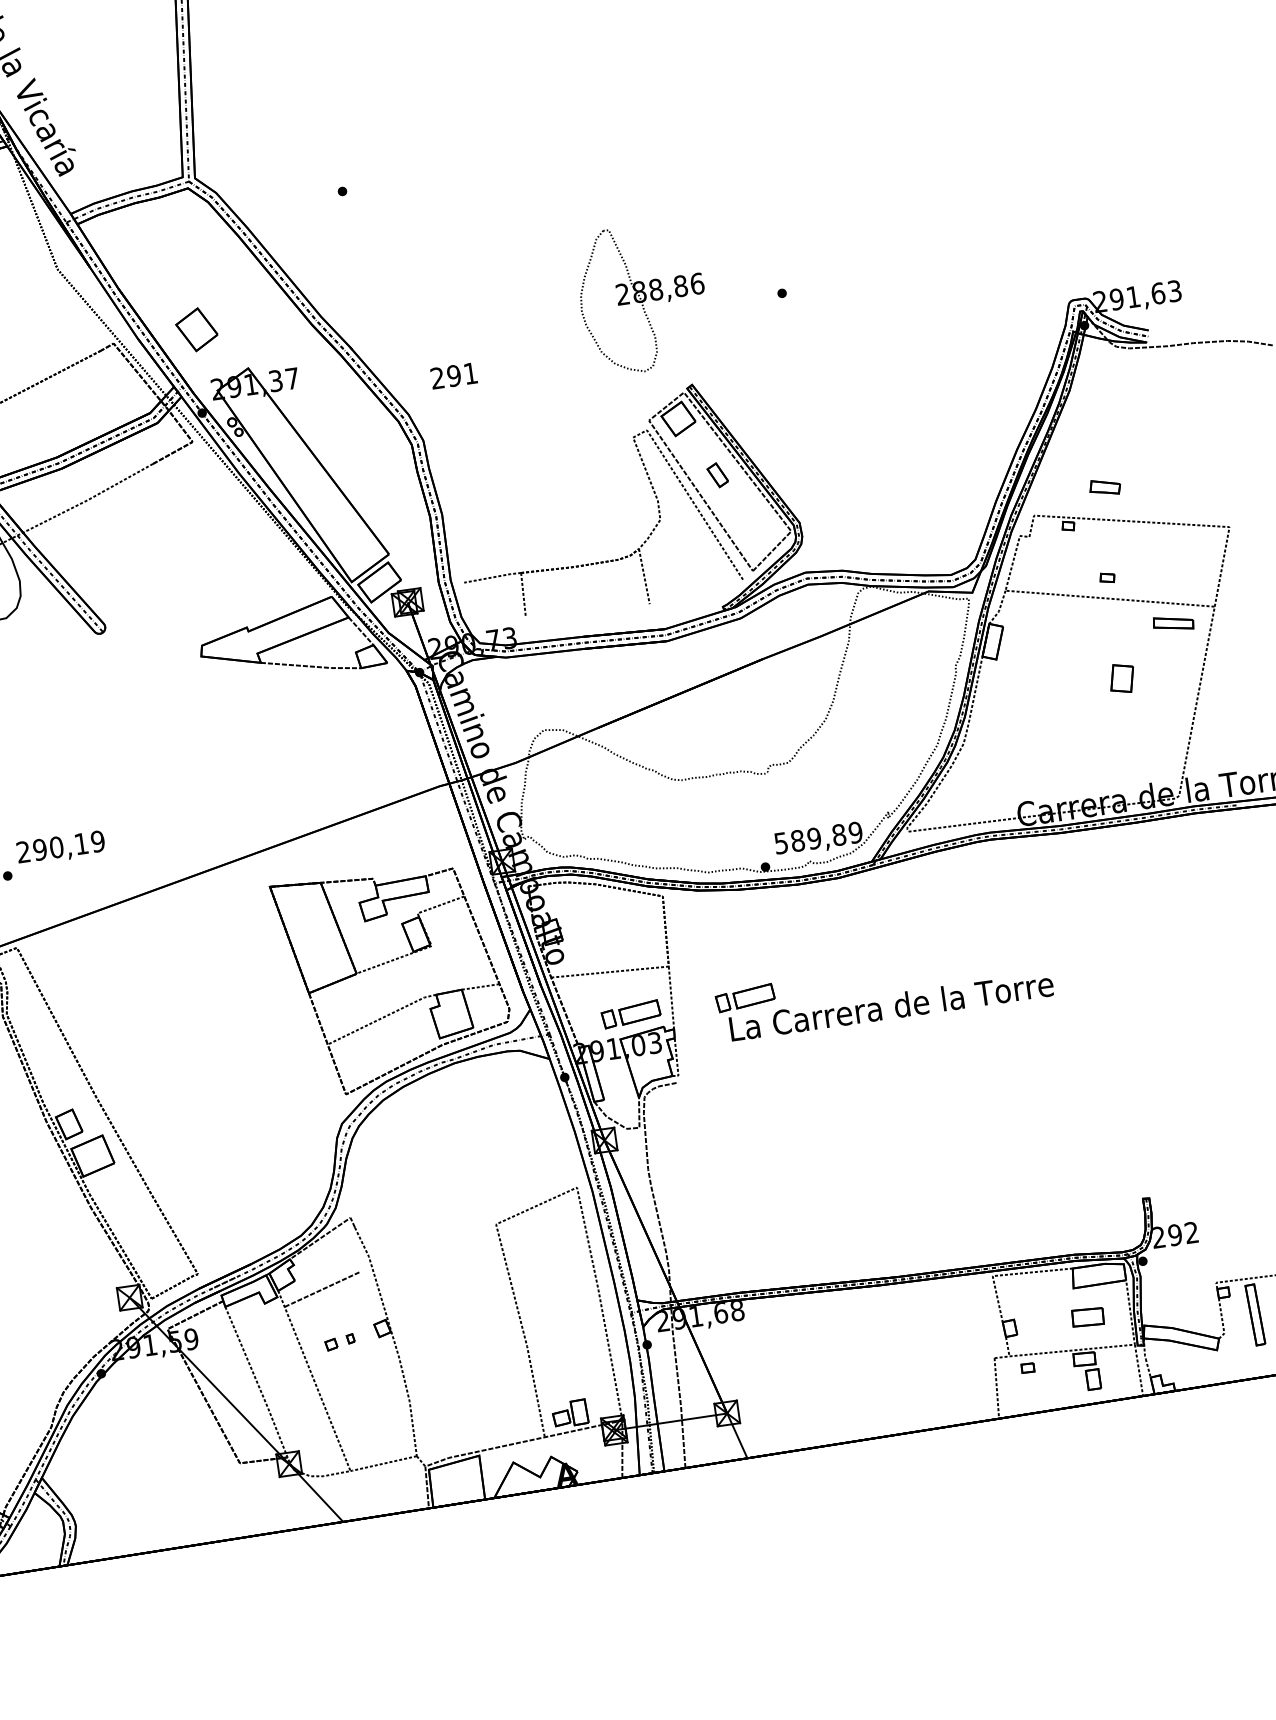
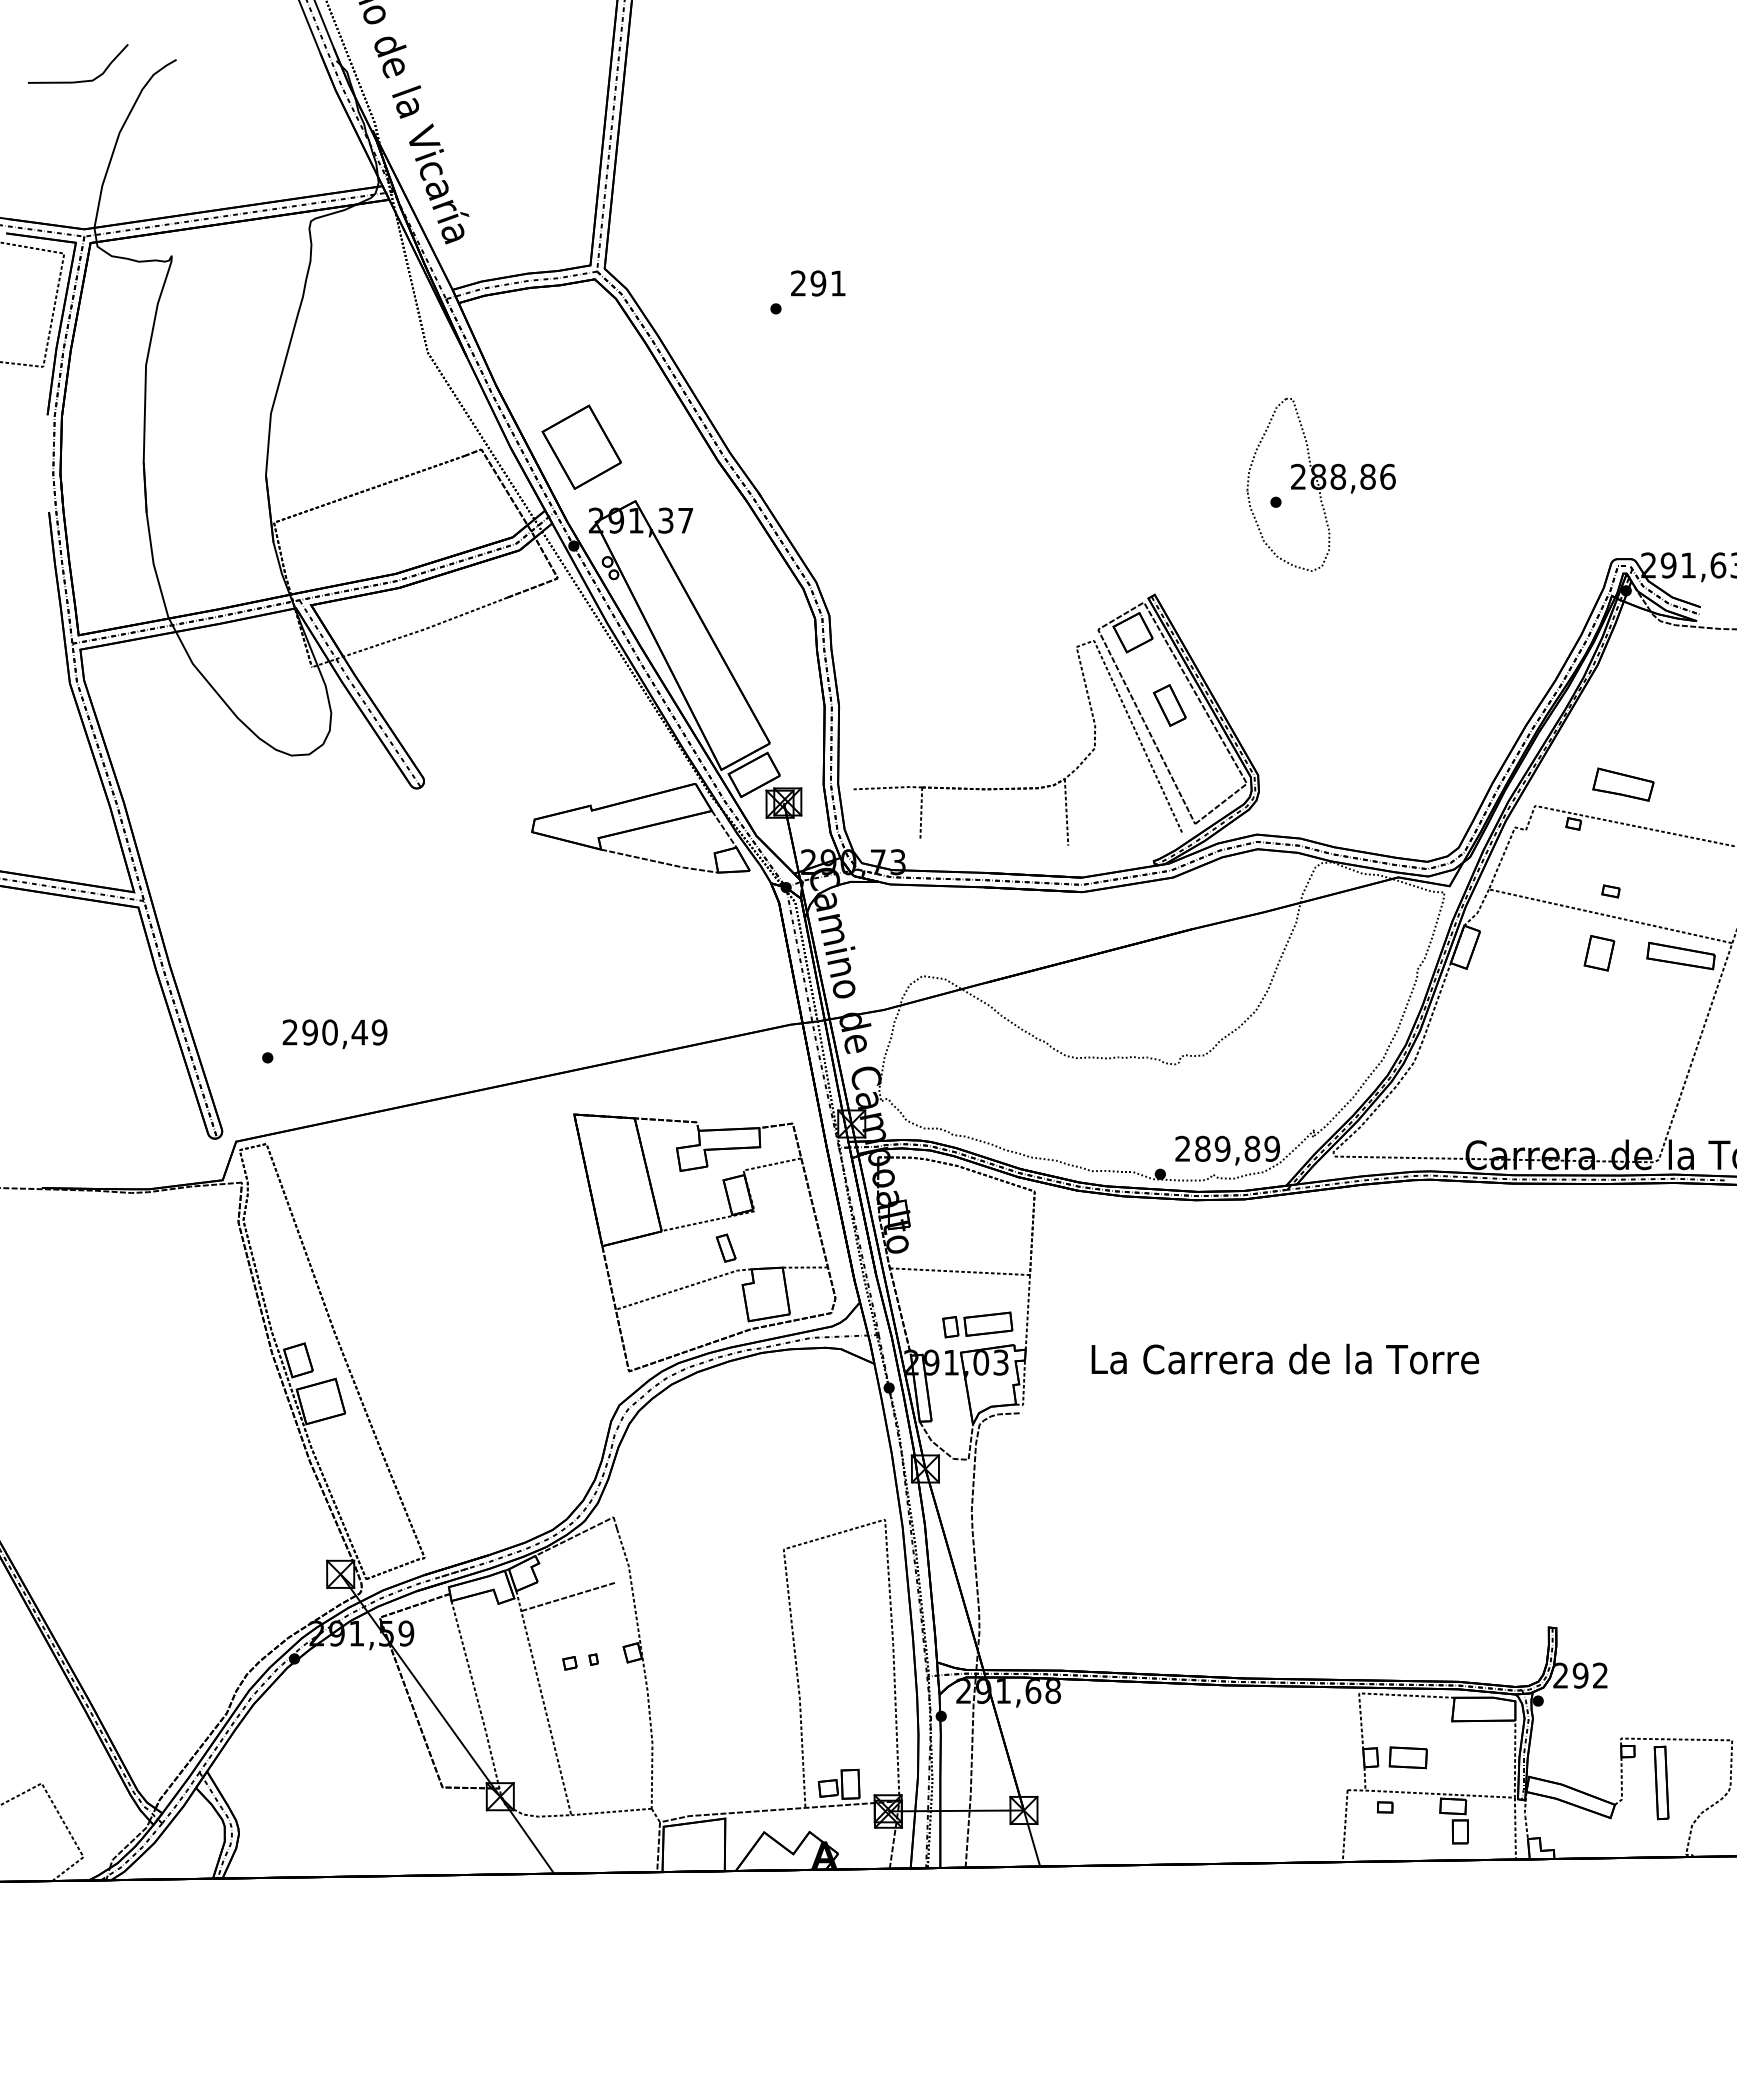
part: (642, 298) -> (1320, 484), moved
part: (196, 329) -> (581, 446), size x1.67
text: (454, 375) -> (818, 283), moved
part: (717, 475) -> (1169, 705), size x1.43
part: (1105, 487) -> (1623, 784), size x1.67
part: (1173, 623) -> (1680, 955), size x1.43
part: (1122, 678) -> (1599, 953), moved
text: (780, 842) -> (1182, 1148), 589,89 -> 289,89
text: (81, 843) -> (359, 1032), 290,19 -> 290,49
part: (411, 979) -> (725, 1247), added
part: (745, 997) -> (1114, 1324), removed
part: (1087, 1317) -> (1407, 1757), moved

